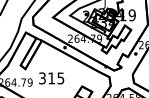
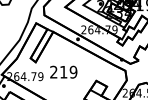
text: (51, 78) -> (63, 72), 315 -> 219

